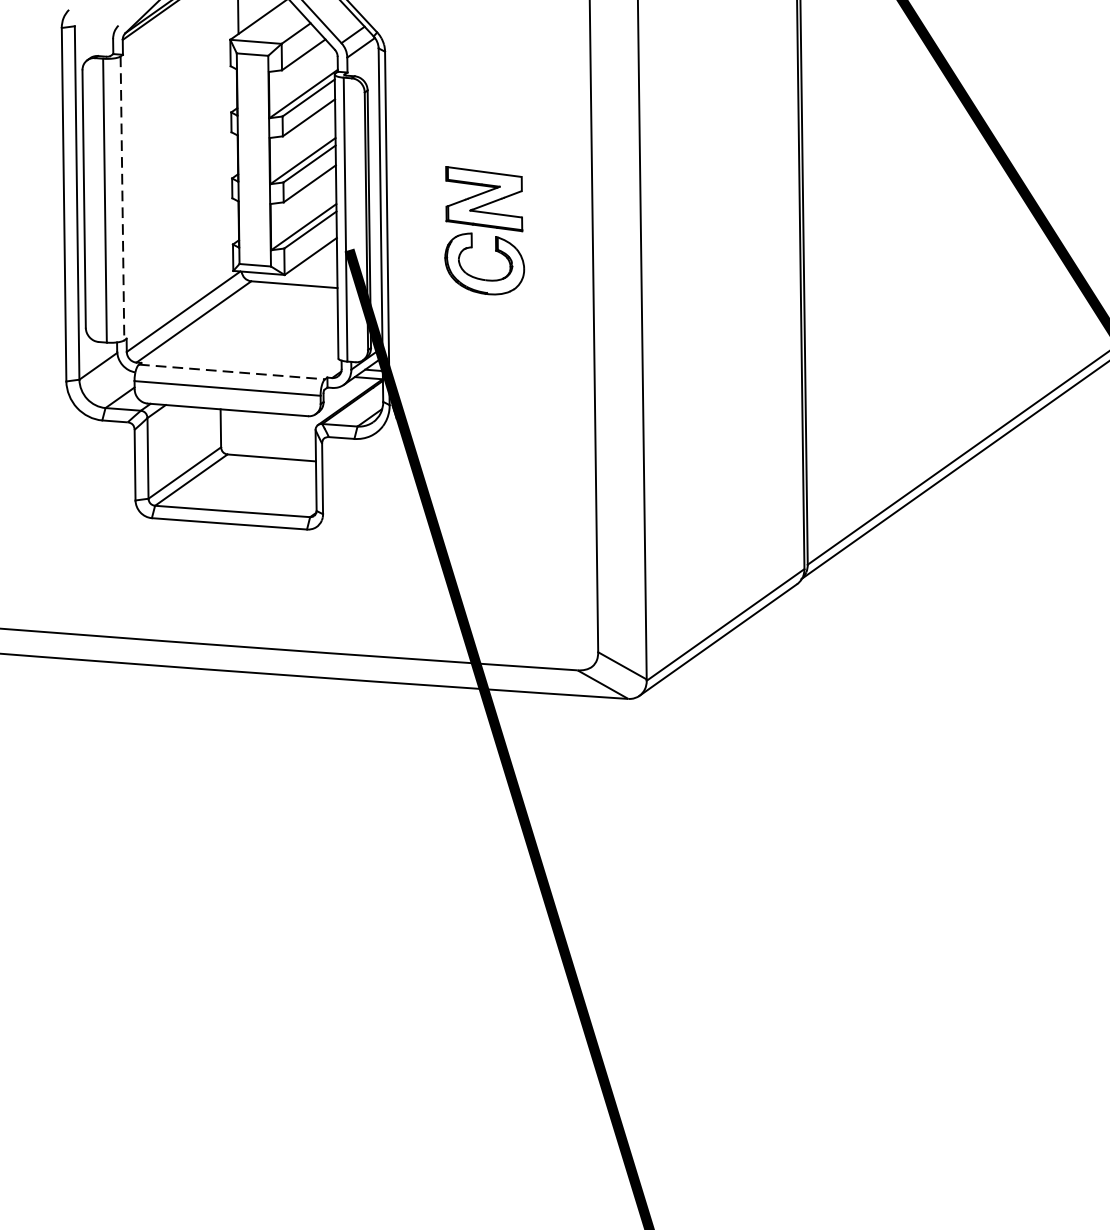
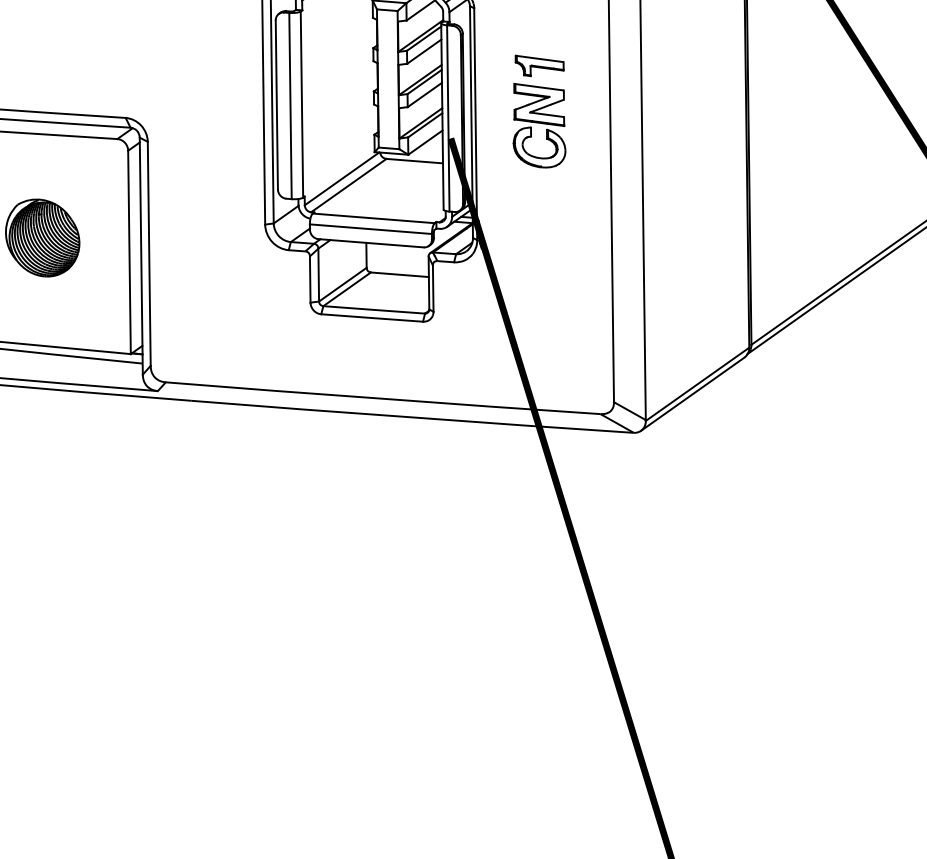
part: (484, 138) -> (539, 65), added
line: (121, 199) -> (301, 105), dashed -> solid
line: (233, 372) -> (374, 218), dashed -> solid

